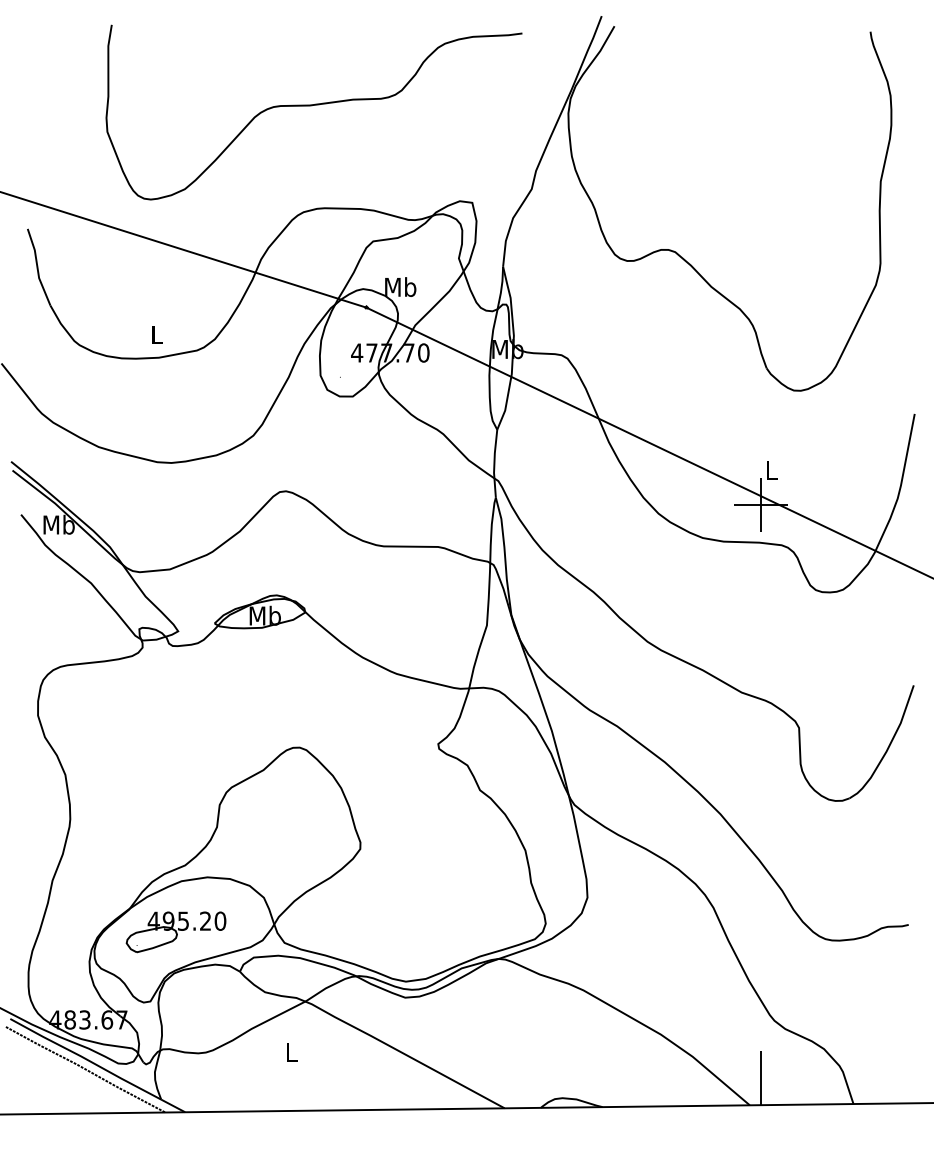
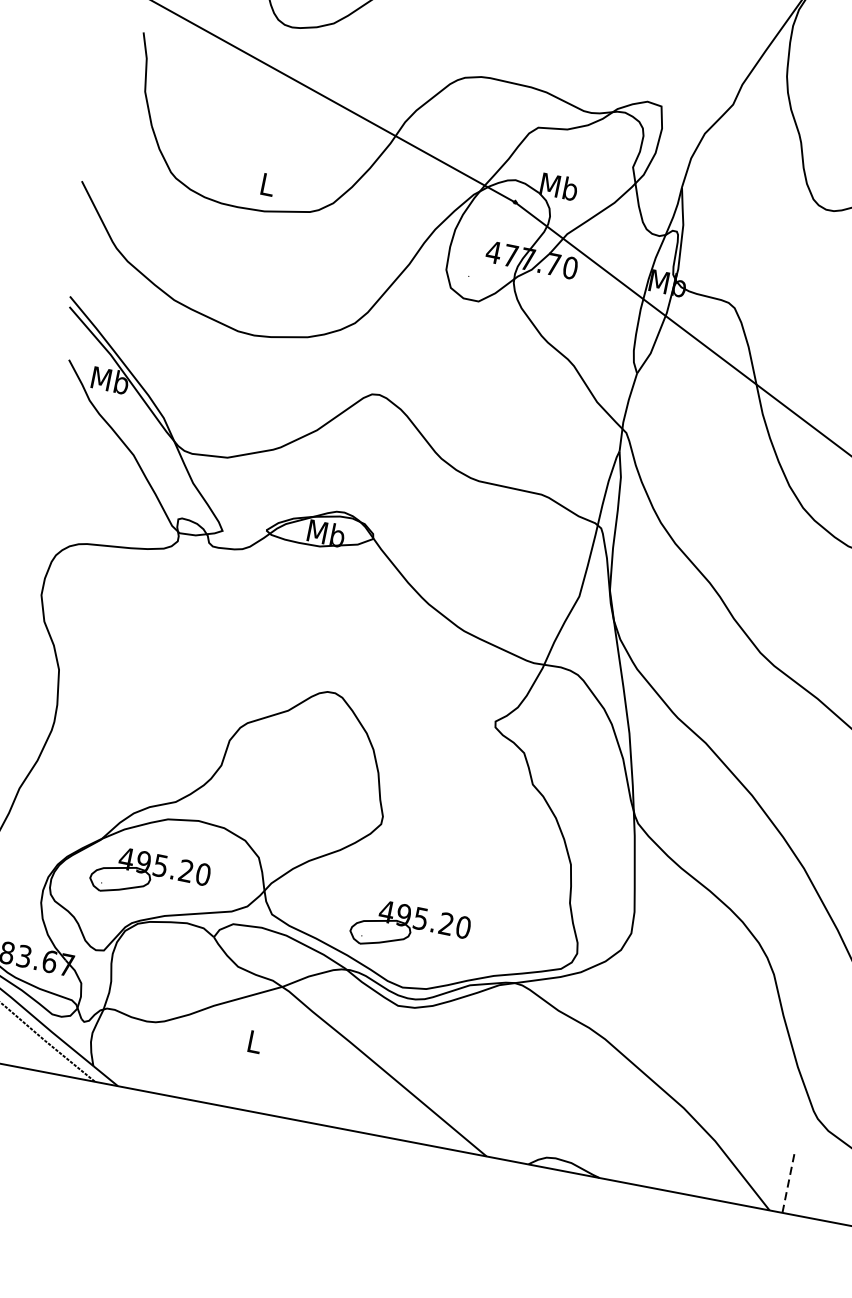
part: (401, 932) -> (409, 929), added
line: (760, 1078) -> (788, 1182), solid -> dashed

